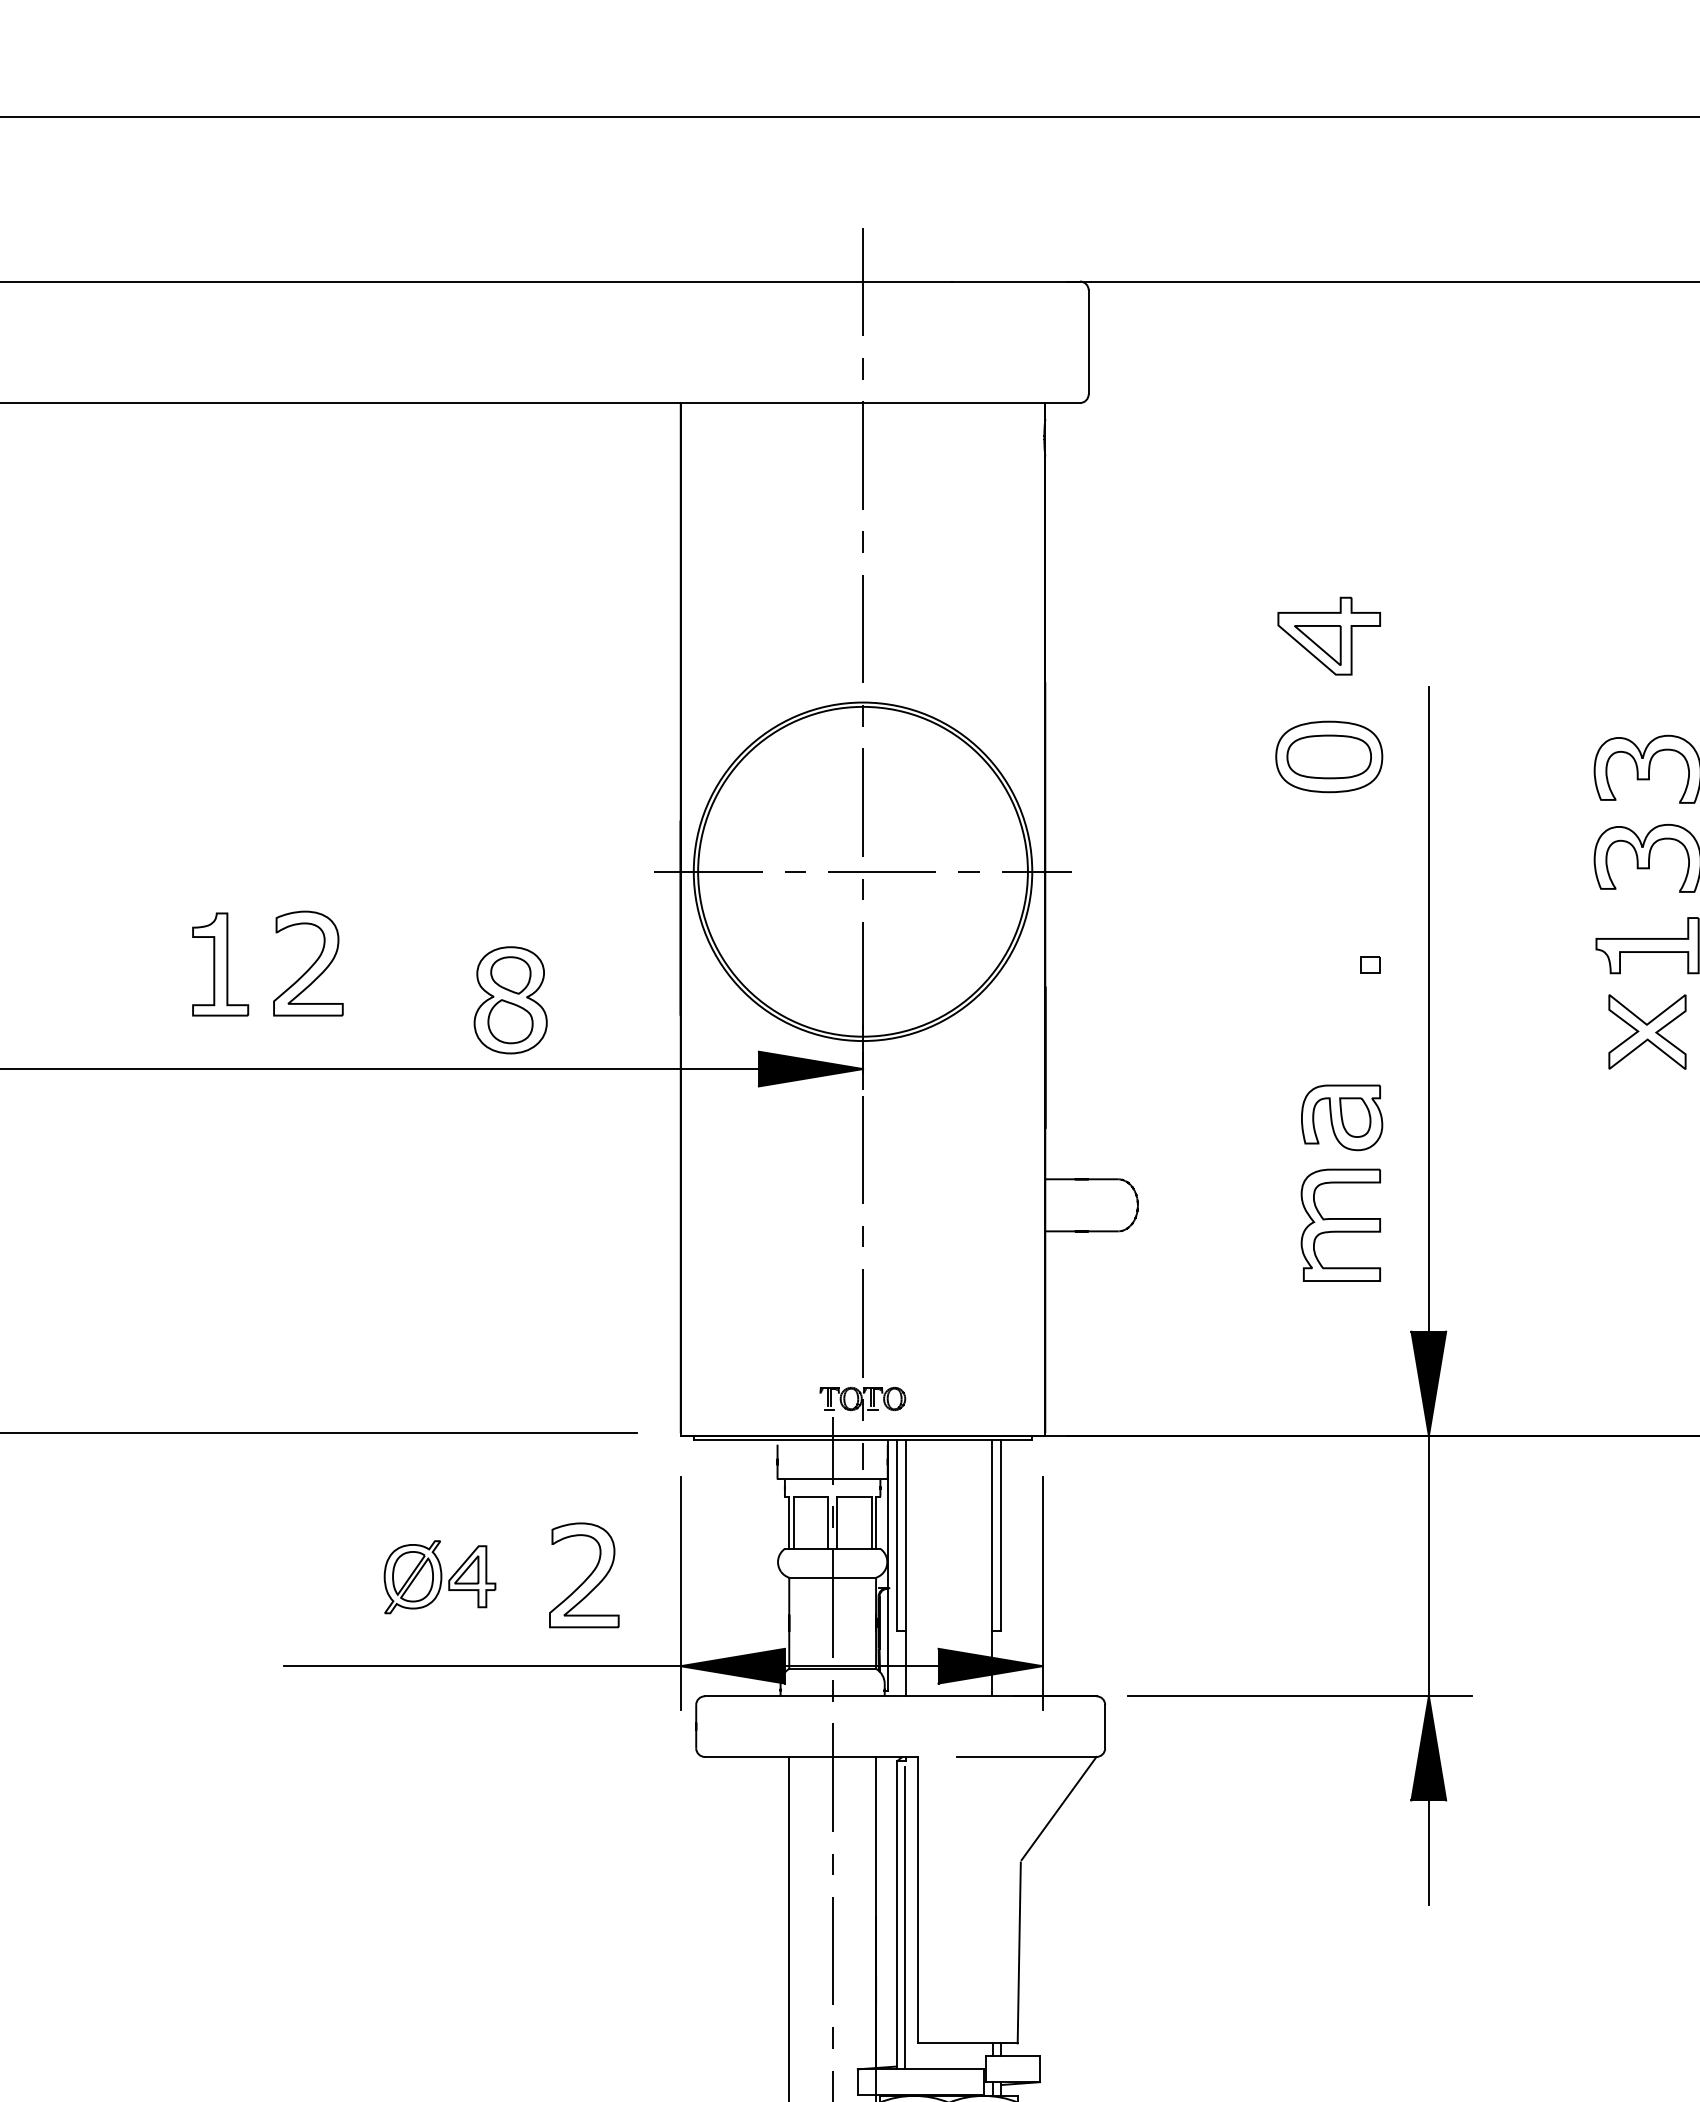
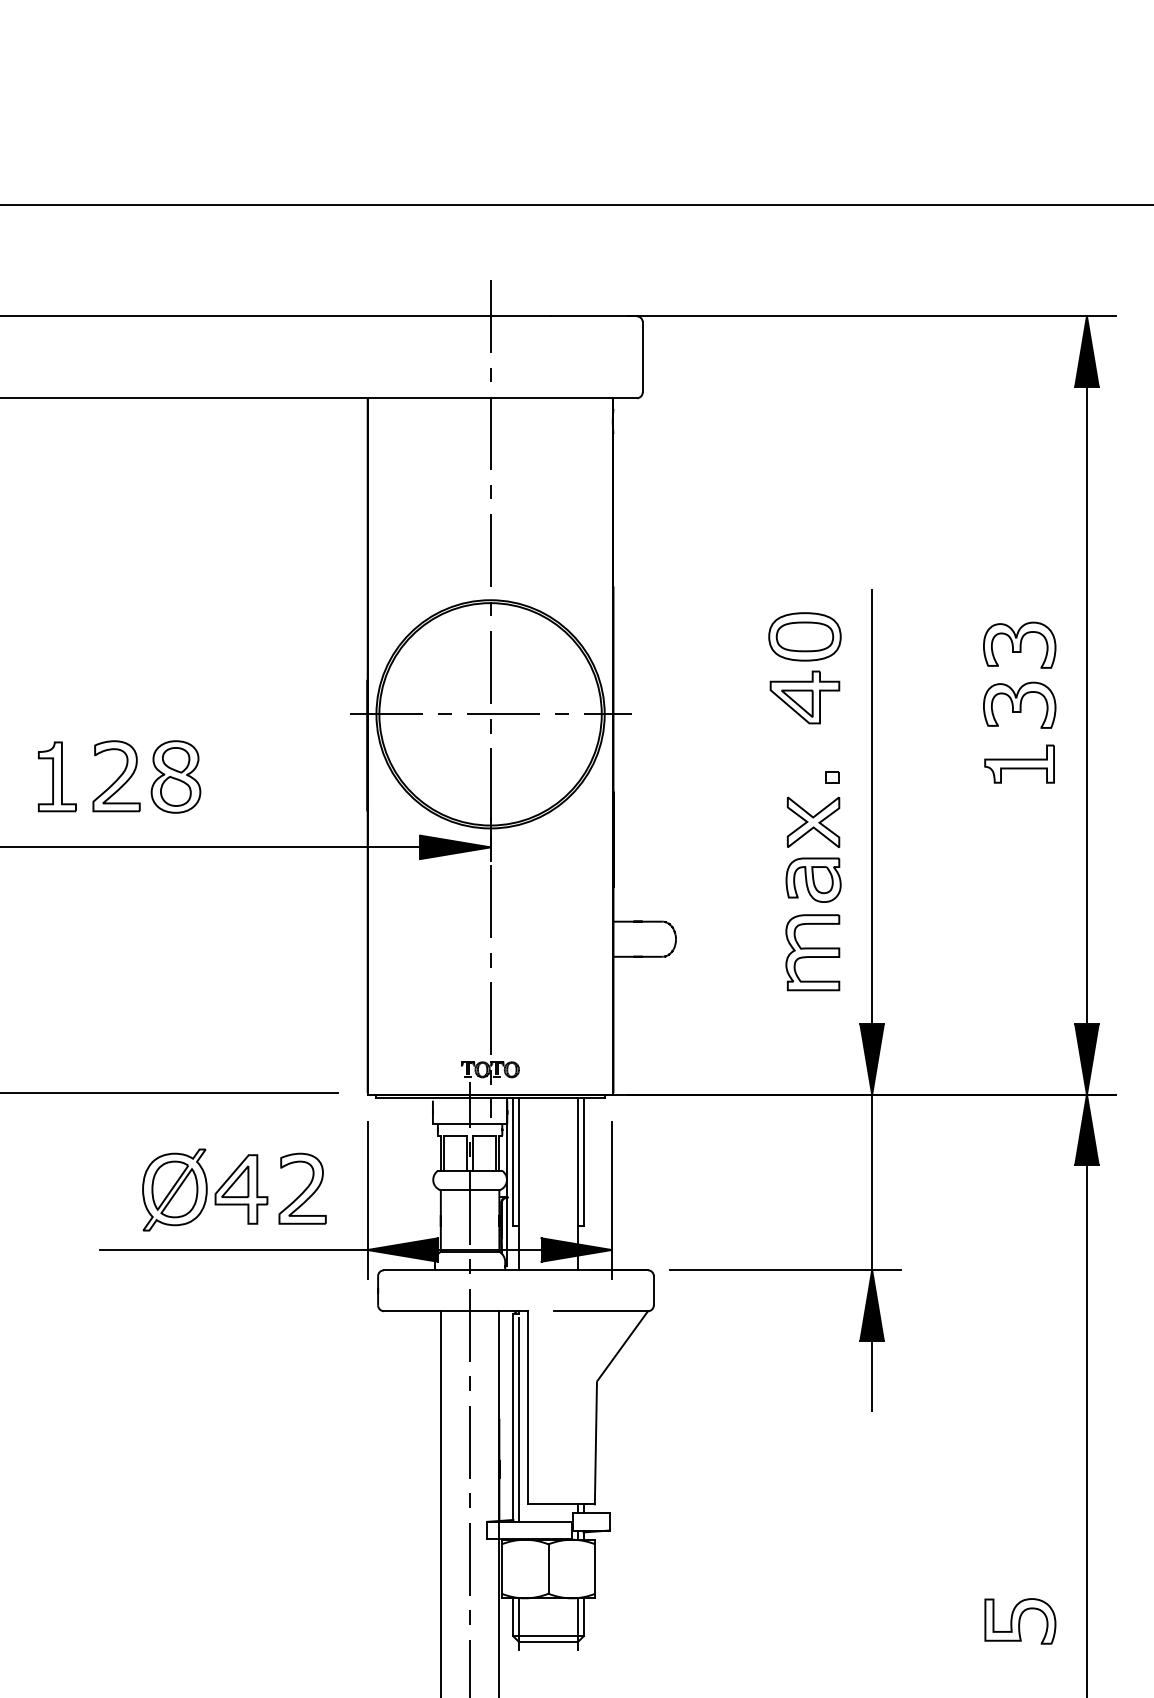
part: (1328, 636) -> (804, 697), moved
part: (509, 999) -> (175, 776), moved
part: (1647, 1032) -> (813, 822), moved
part: (440, 1576) -> (205, 1189), size x1.67

